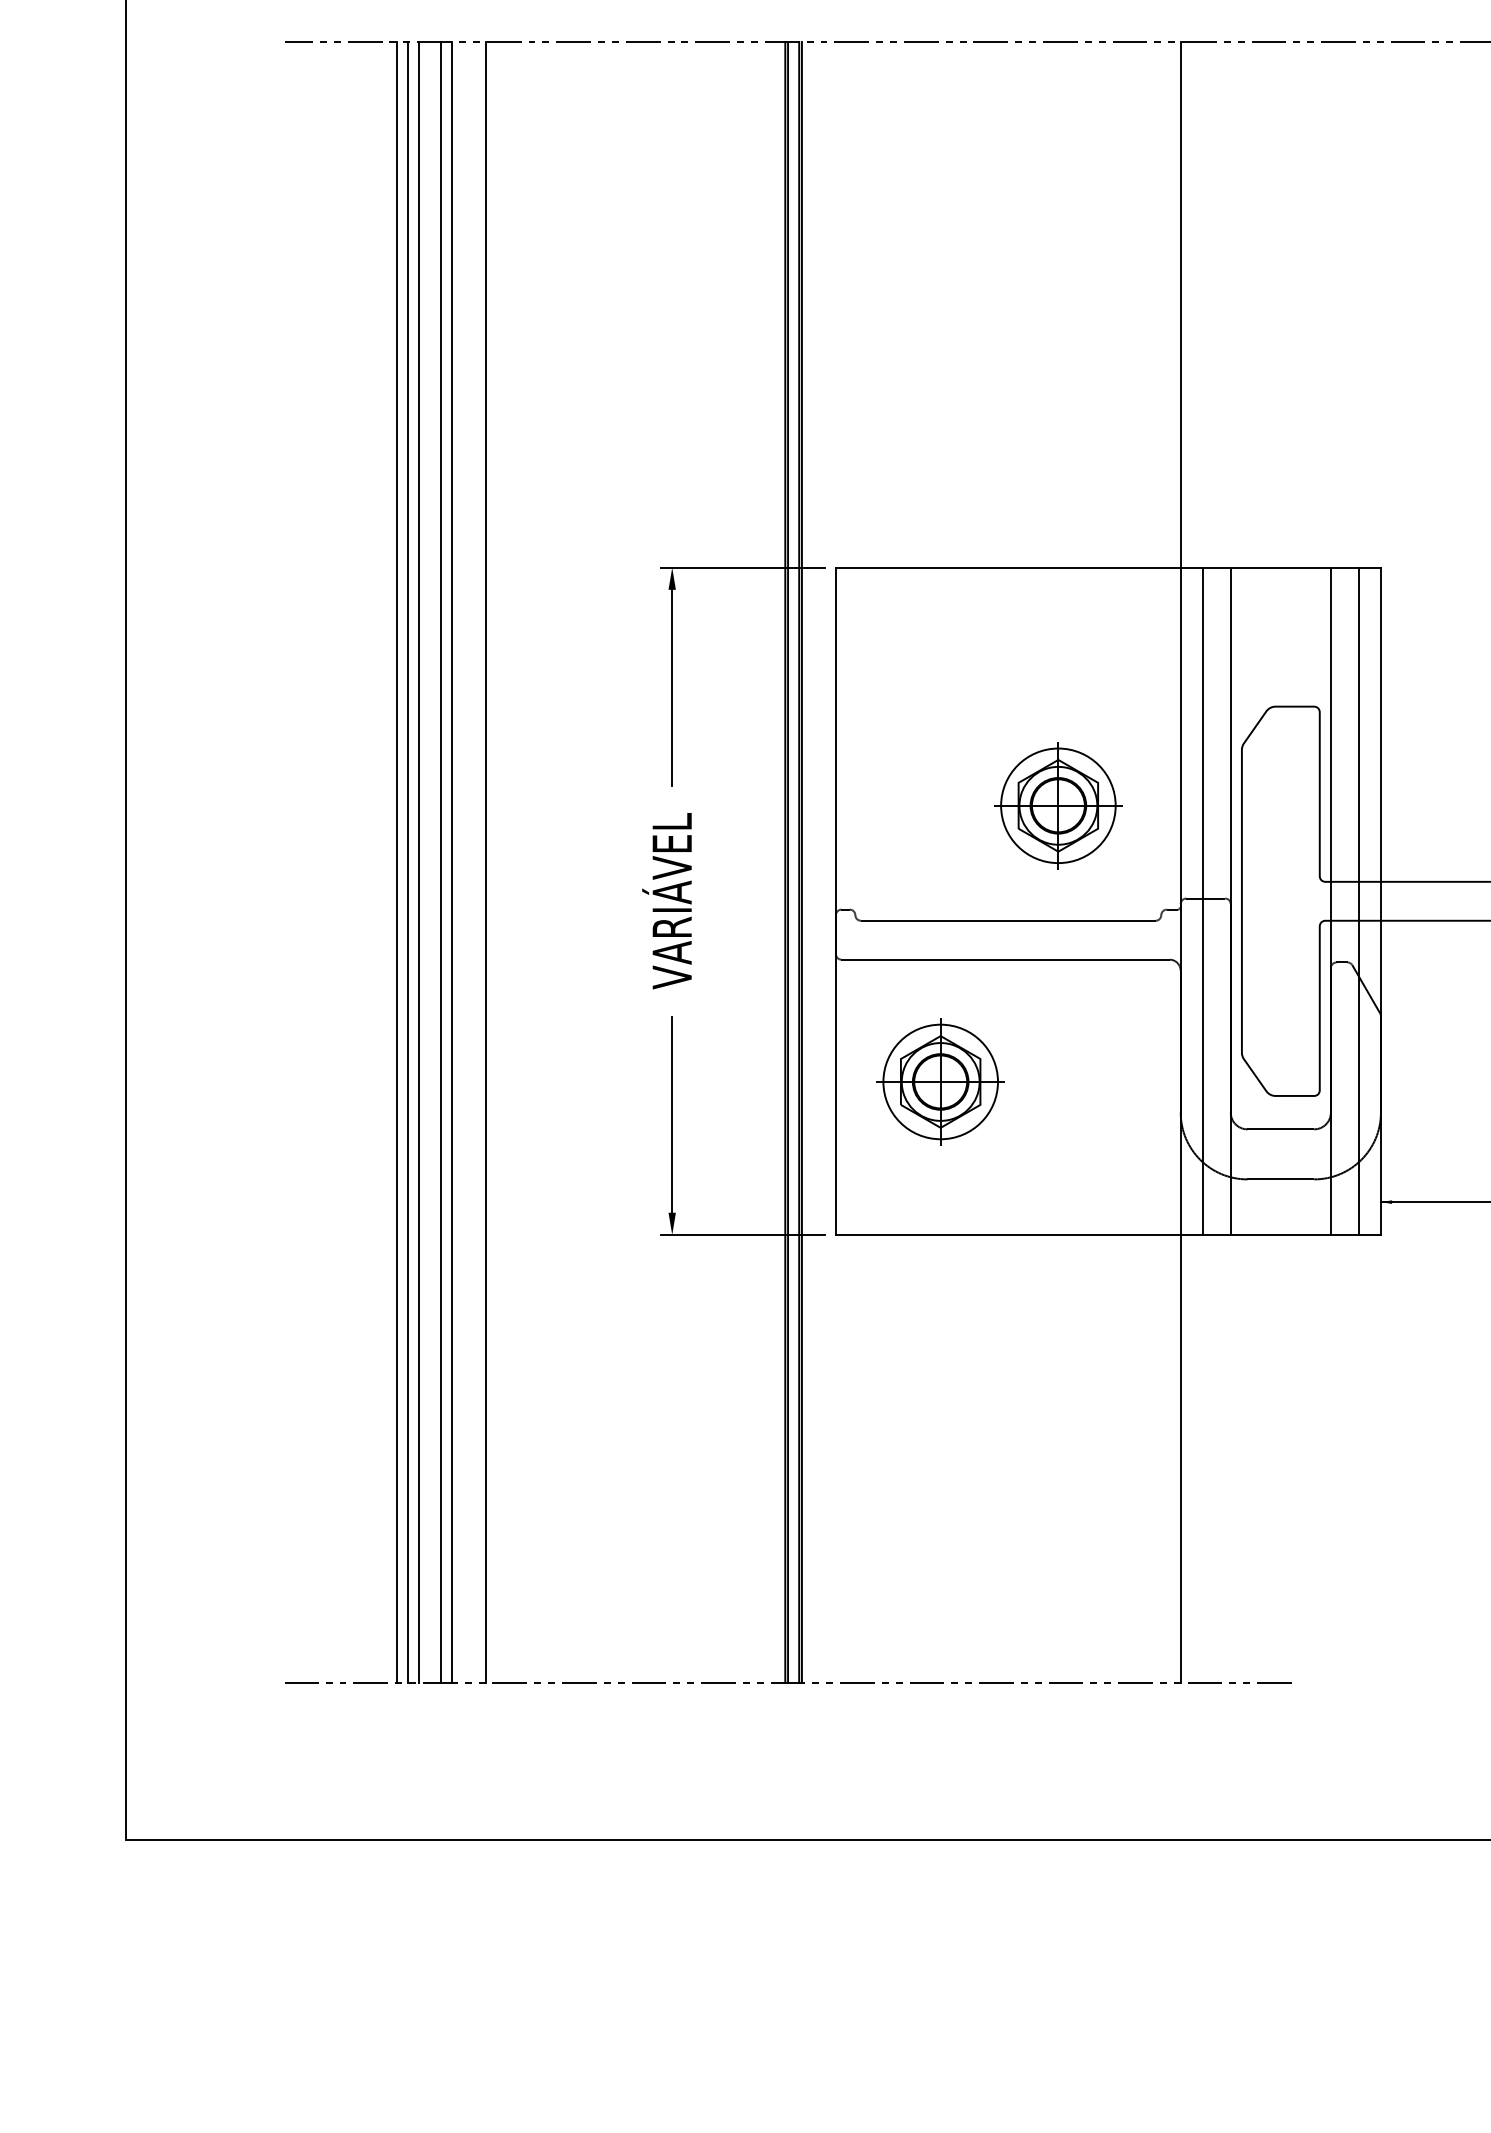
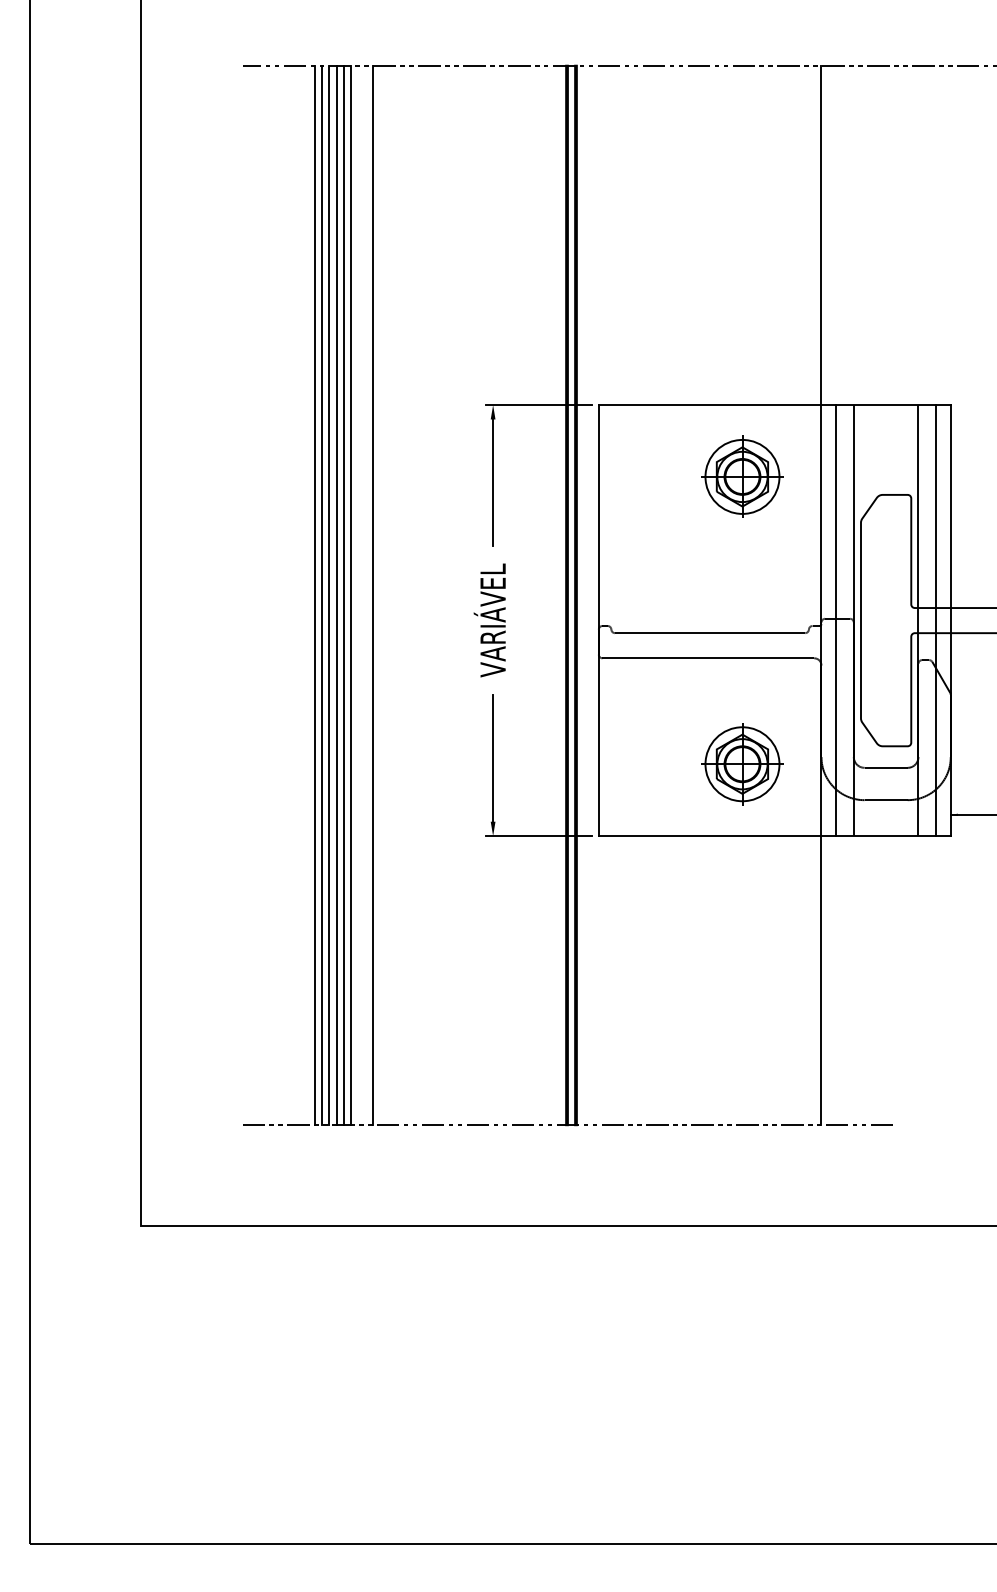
part: (1058, 805) -> (742, 476), moved
line: (429, 862) -> (336, 595), added
part: (940, 1082) -> (742, 764), moved

